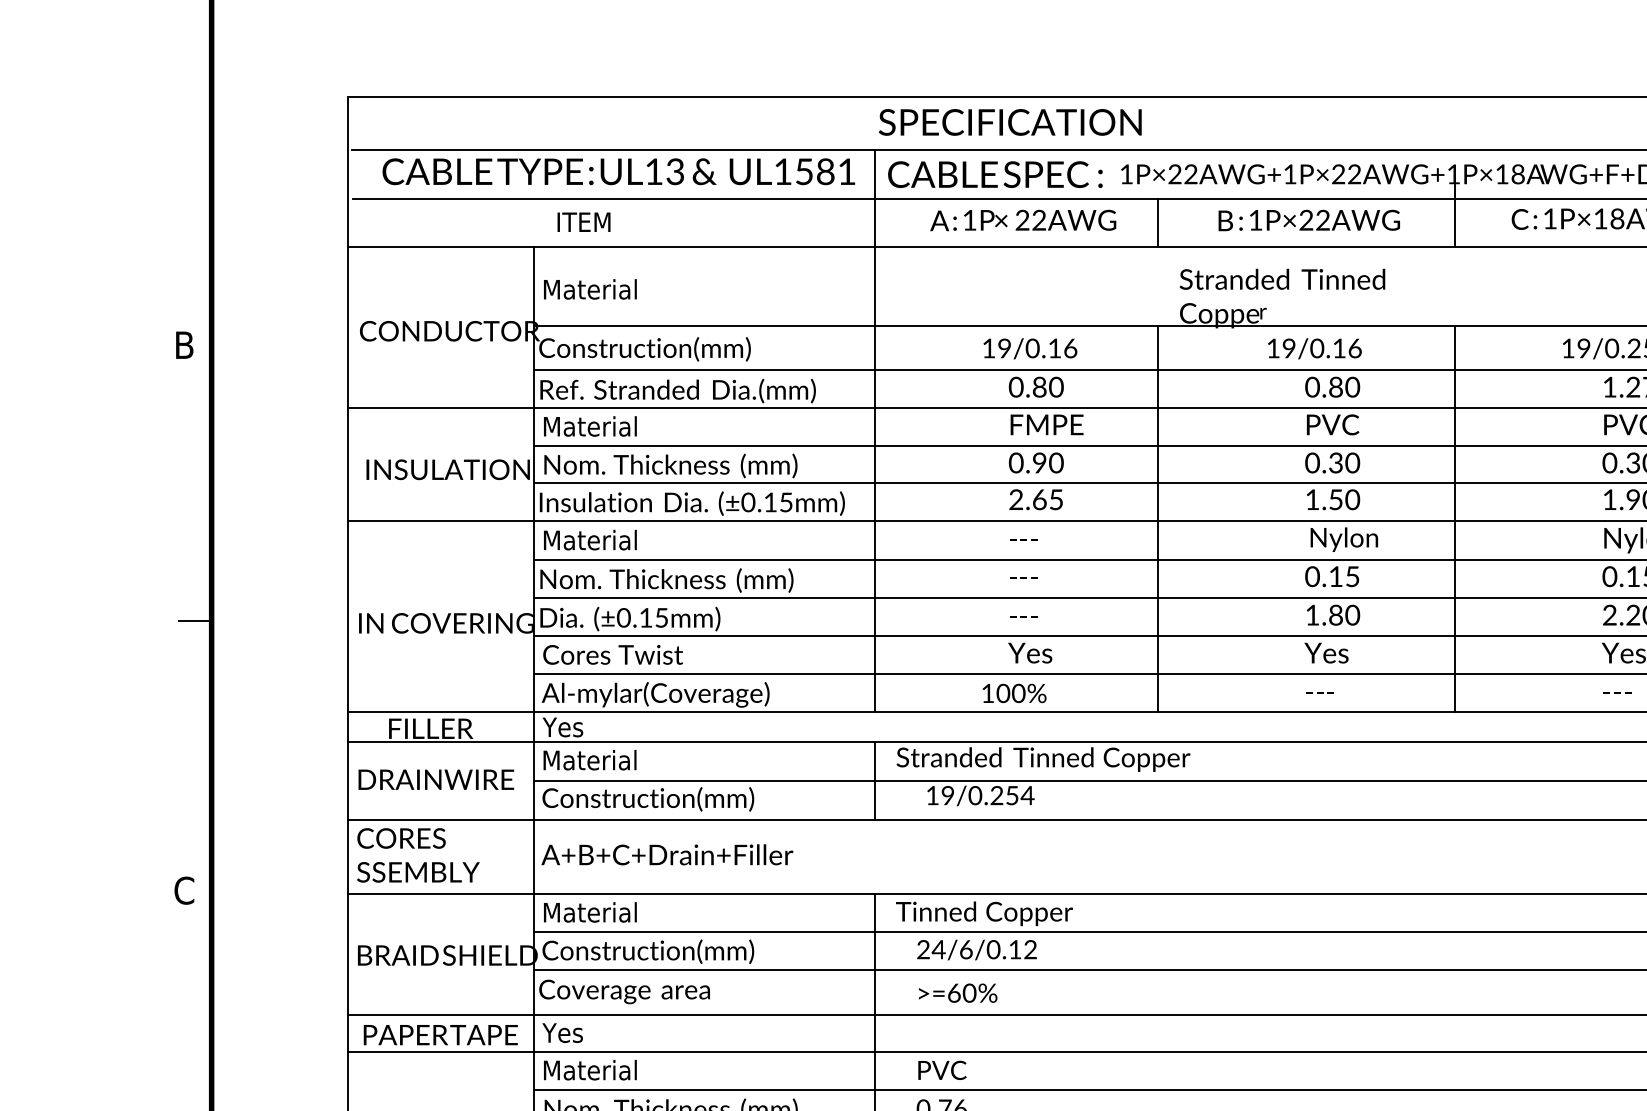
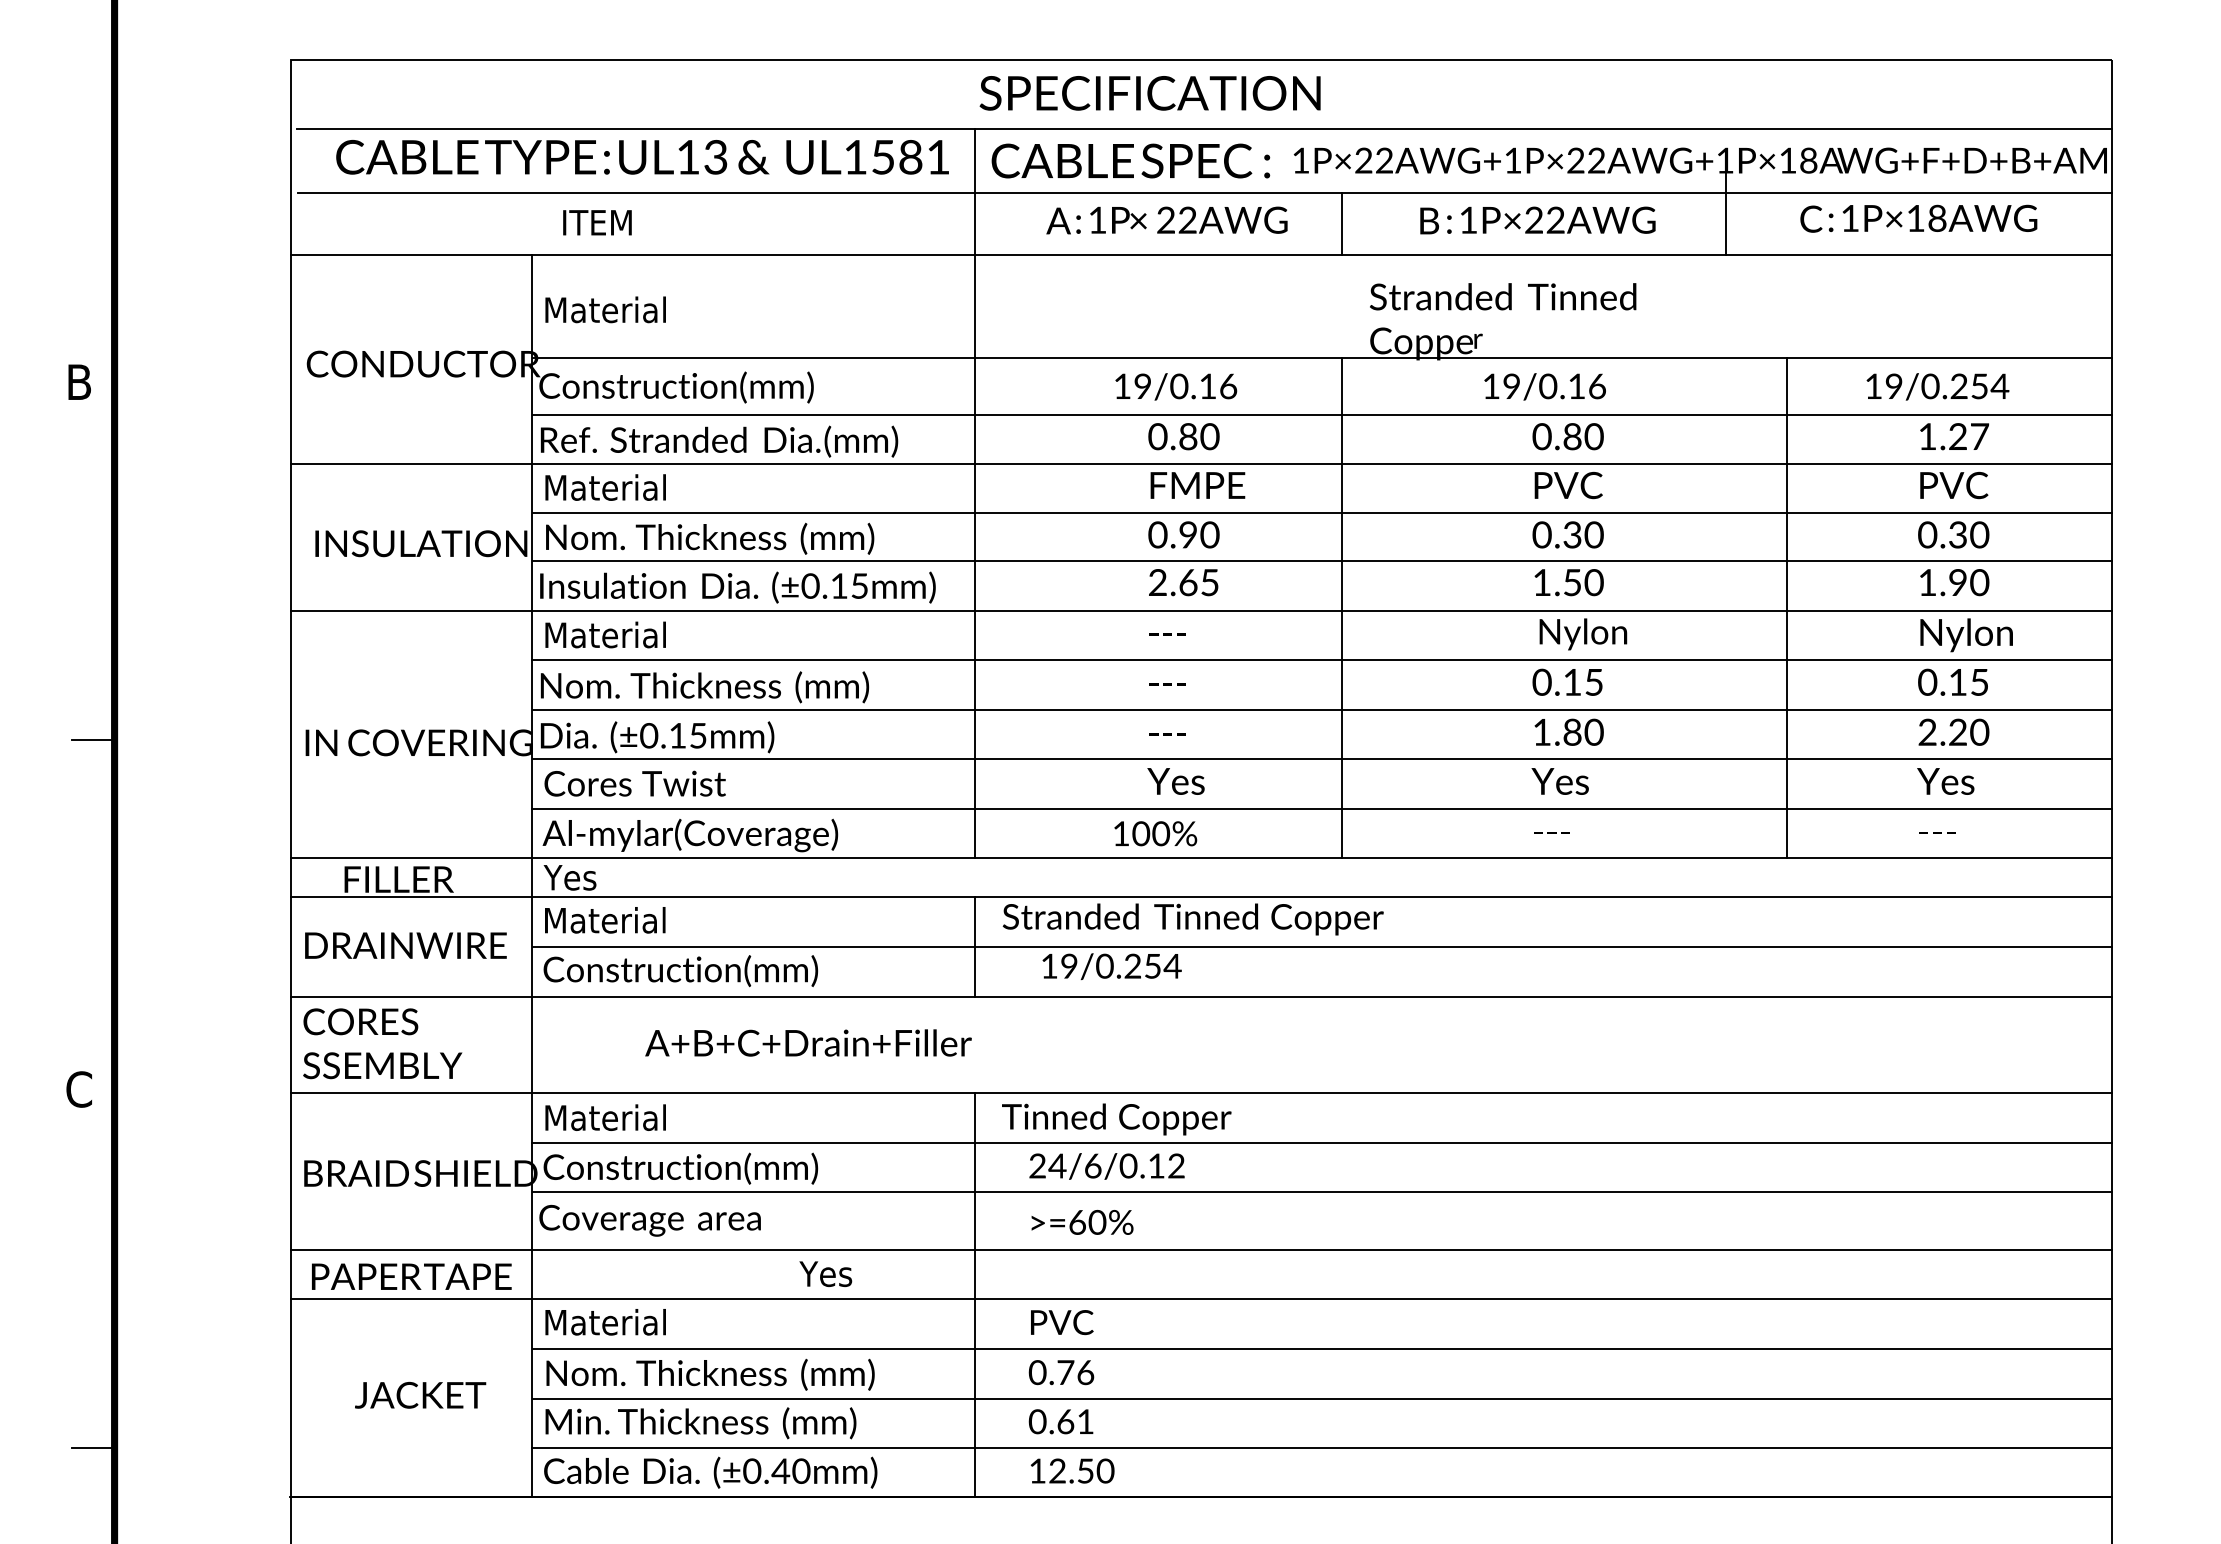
line: (1454, 518) -> (1787, 607), moved
text: (667, 854) -> (808, 1042), moved
text: (562, 1033) -> (825, 1274), moved

